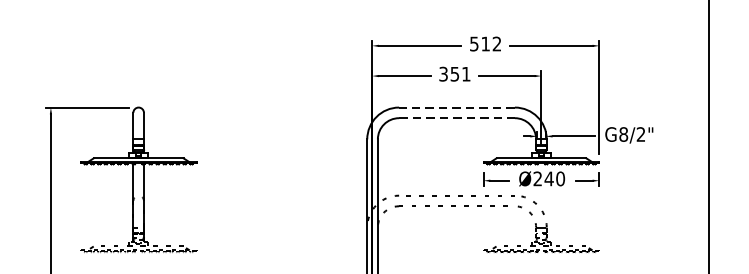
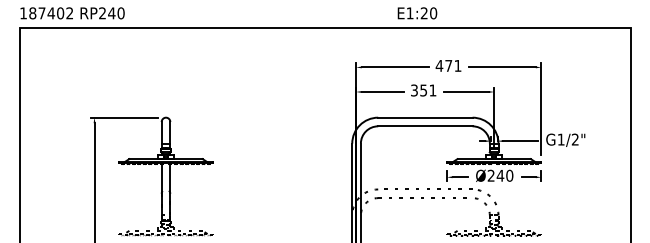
text: (485, 43) -> (448, 65), 512 -> 471
line: (455, 107) -> (424, 117), dashed -> solid
line: (457, 118) -> (425, 126), dashed -> solid
text: (622, 134) -> (560, 139), G8/2" -> G1/2"

